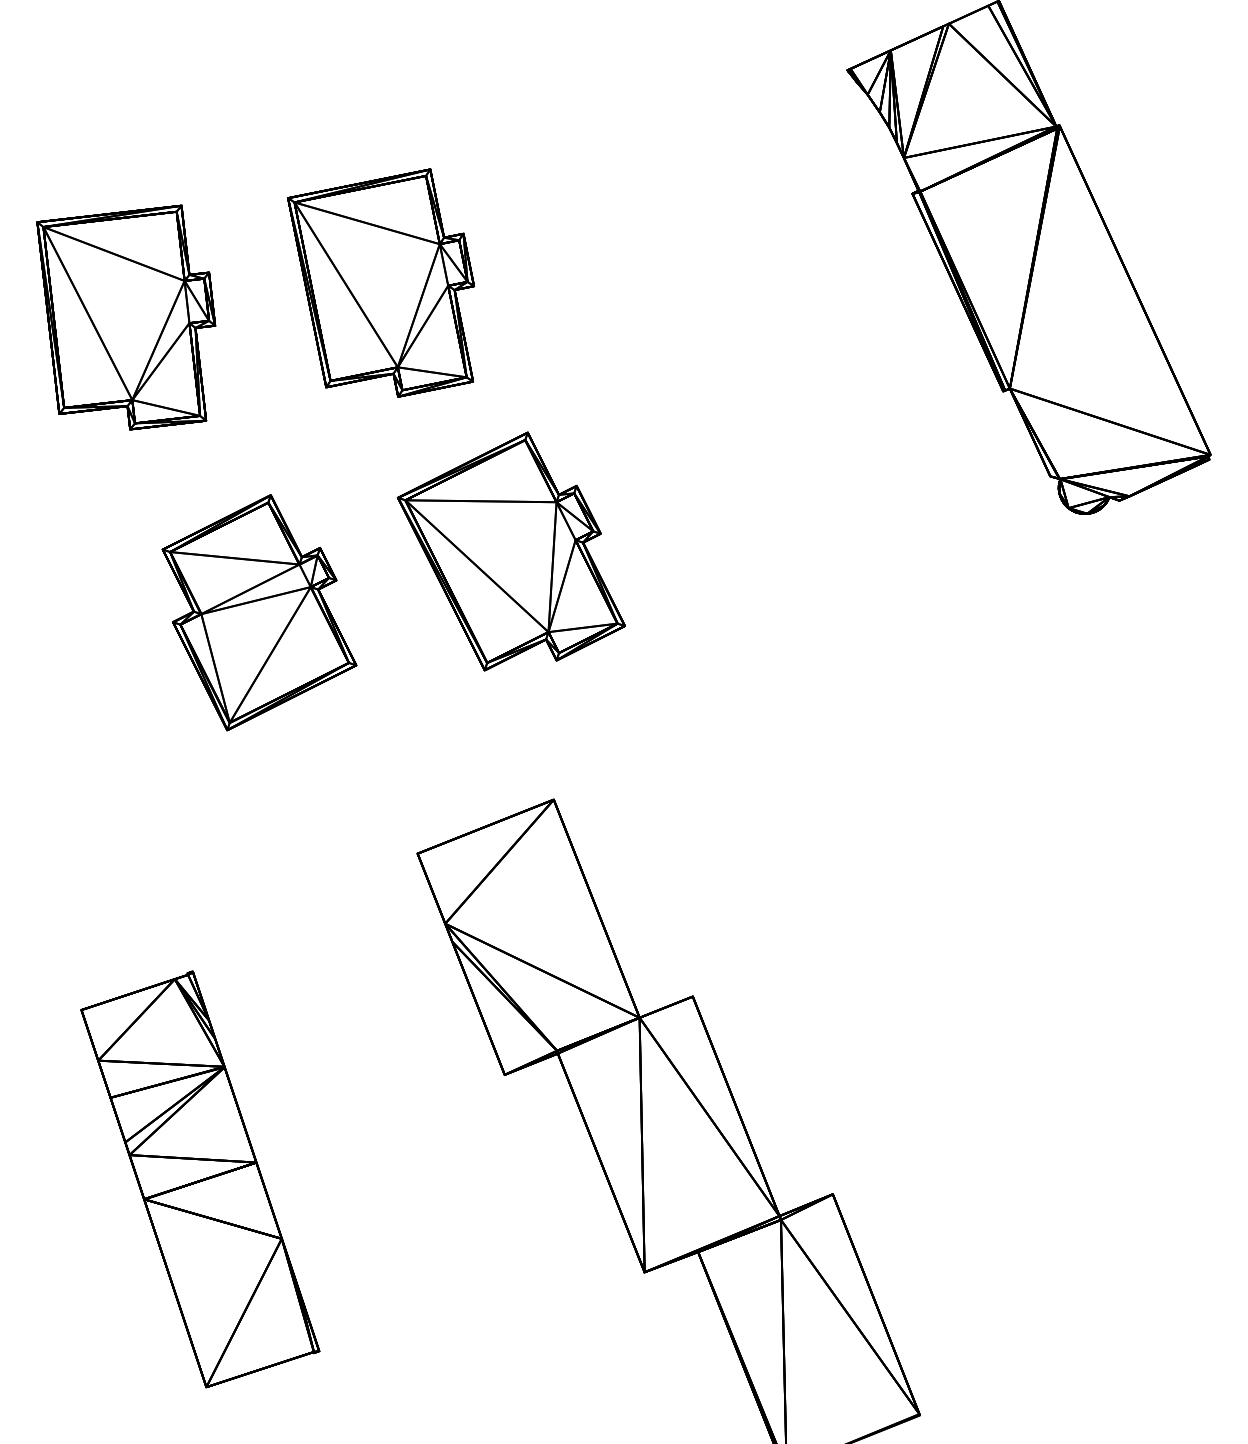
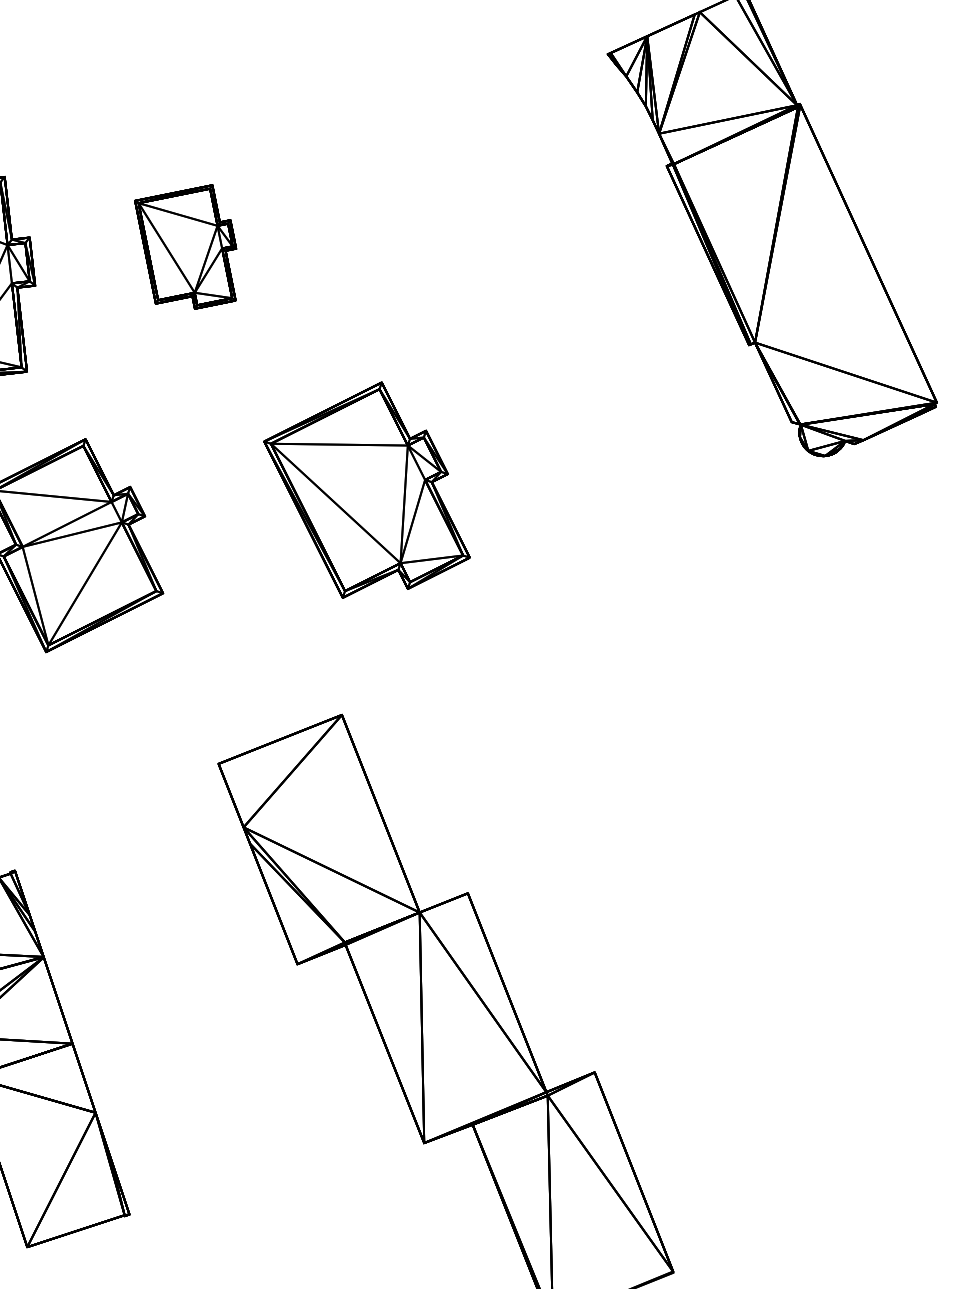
part: (381, 282) -> (185, 246), size x0.6
part: (510, 551) -> (366, 490), moved

